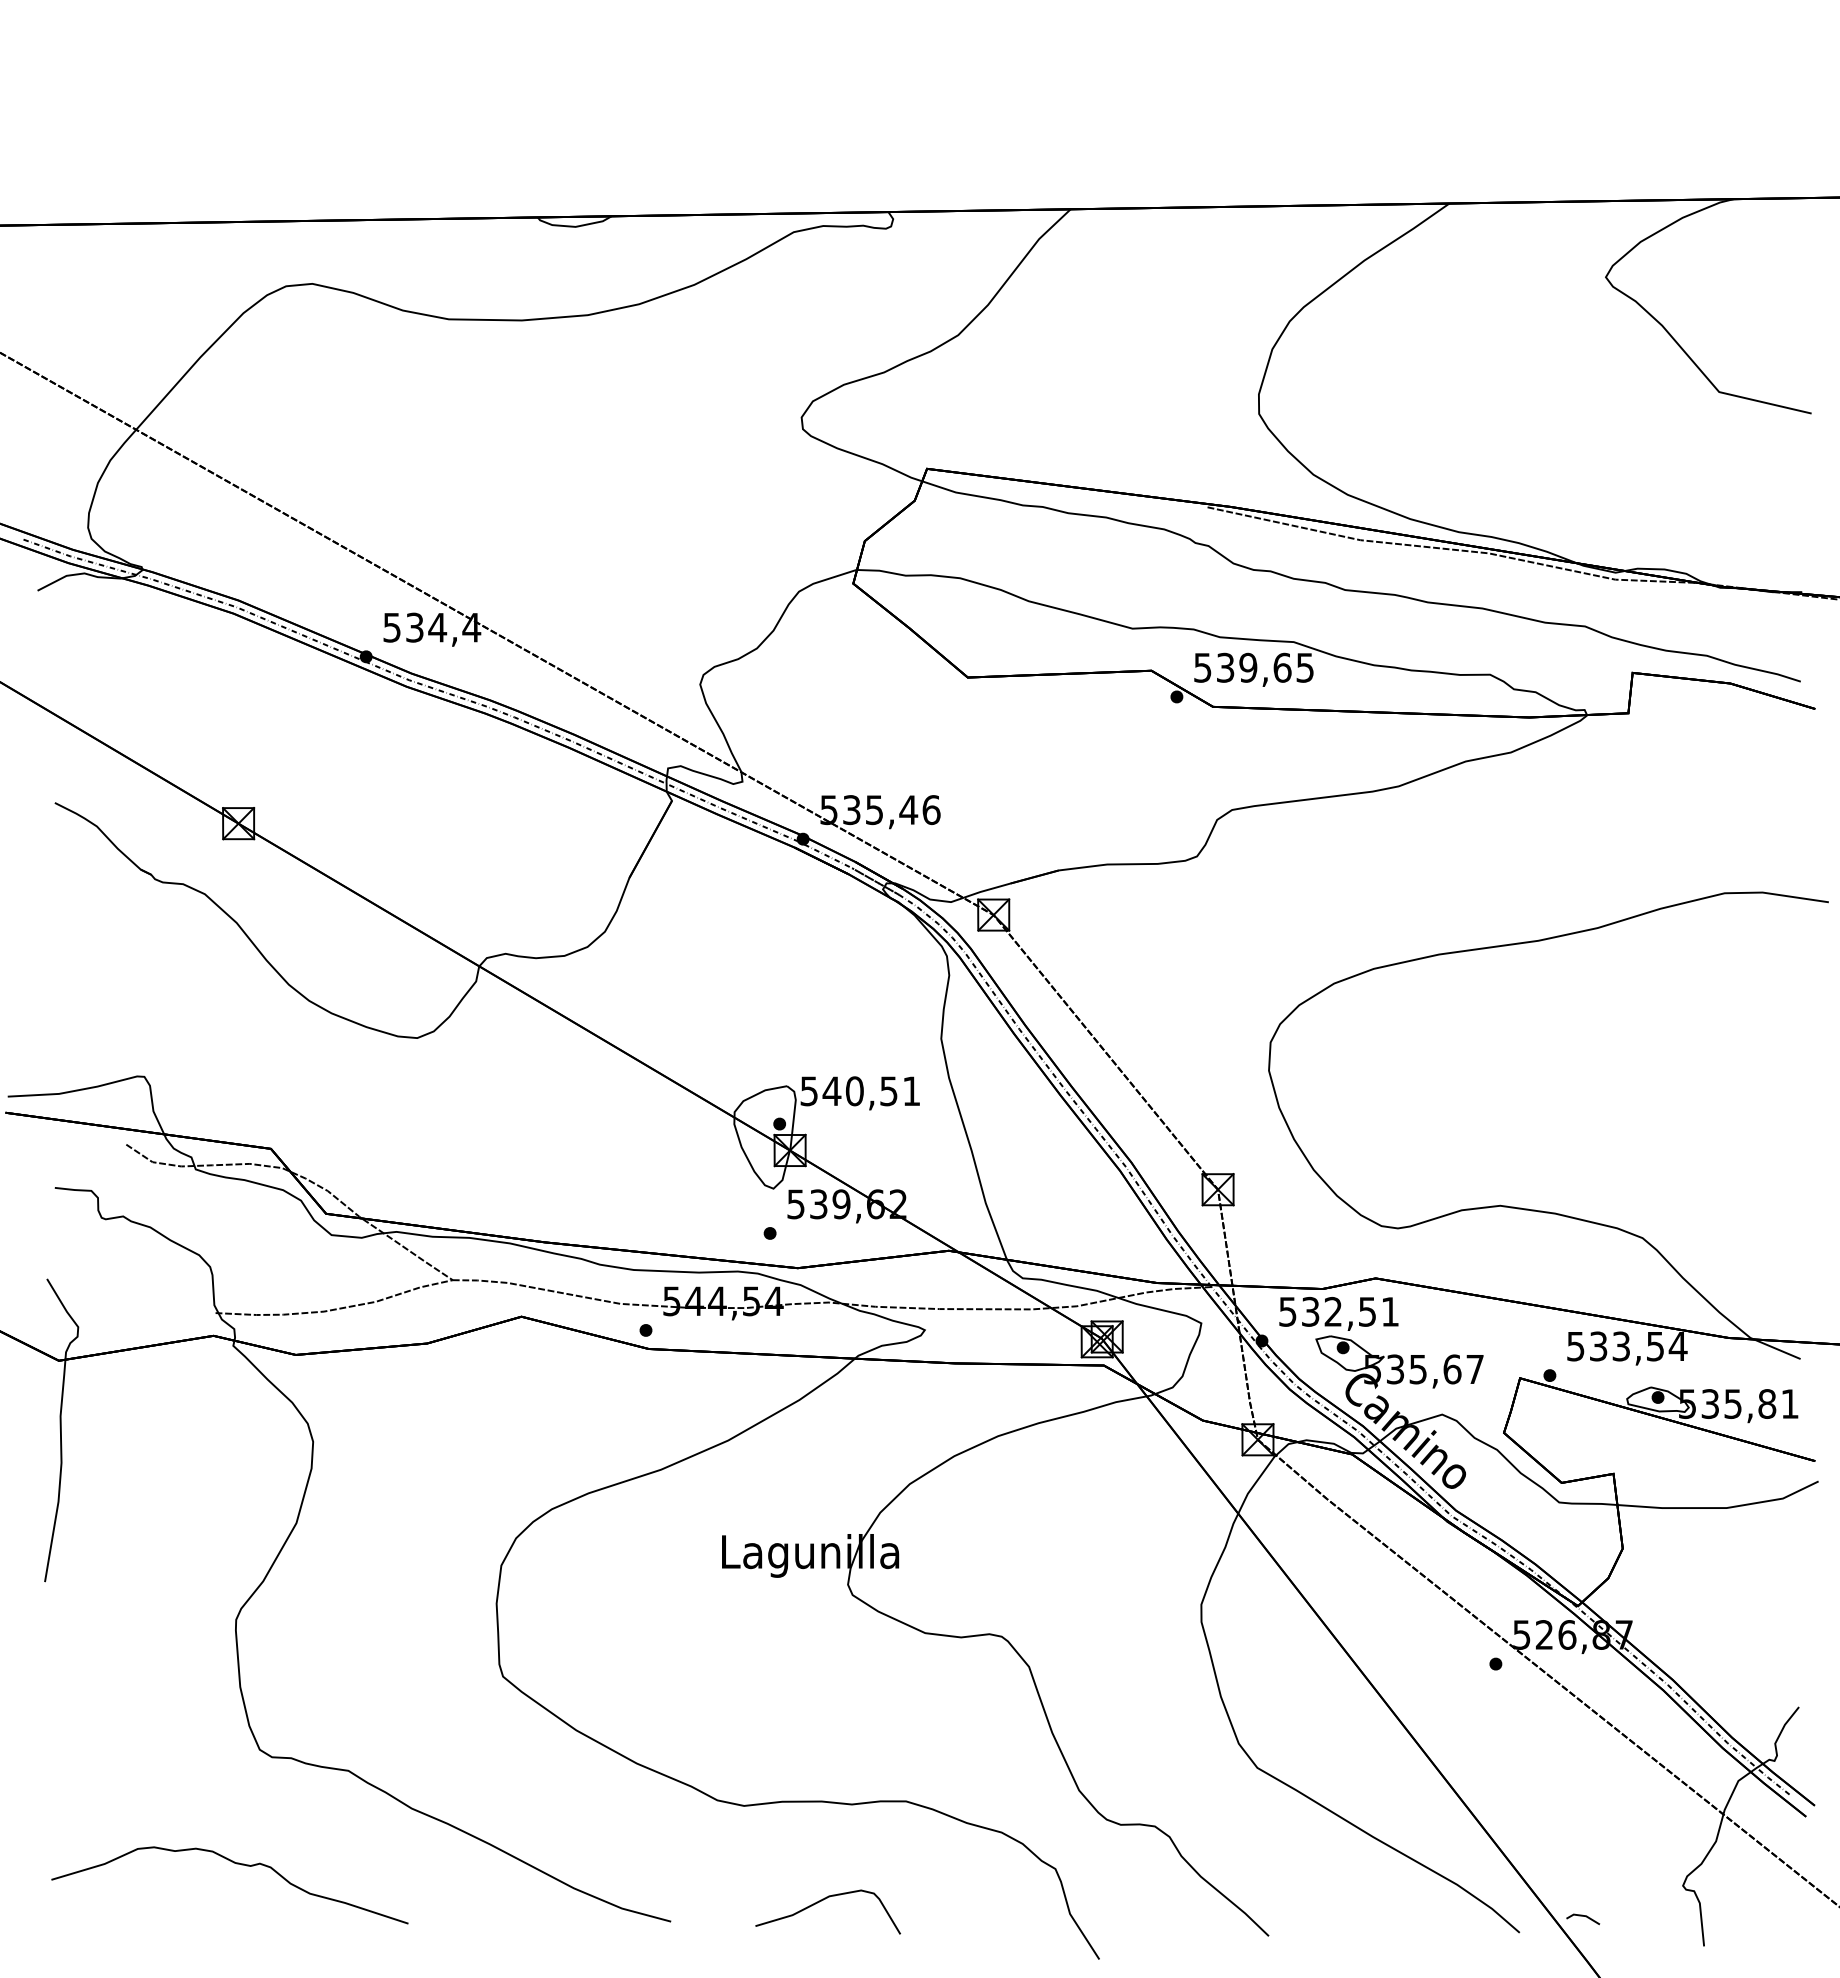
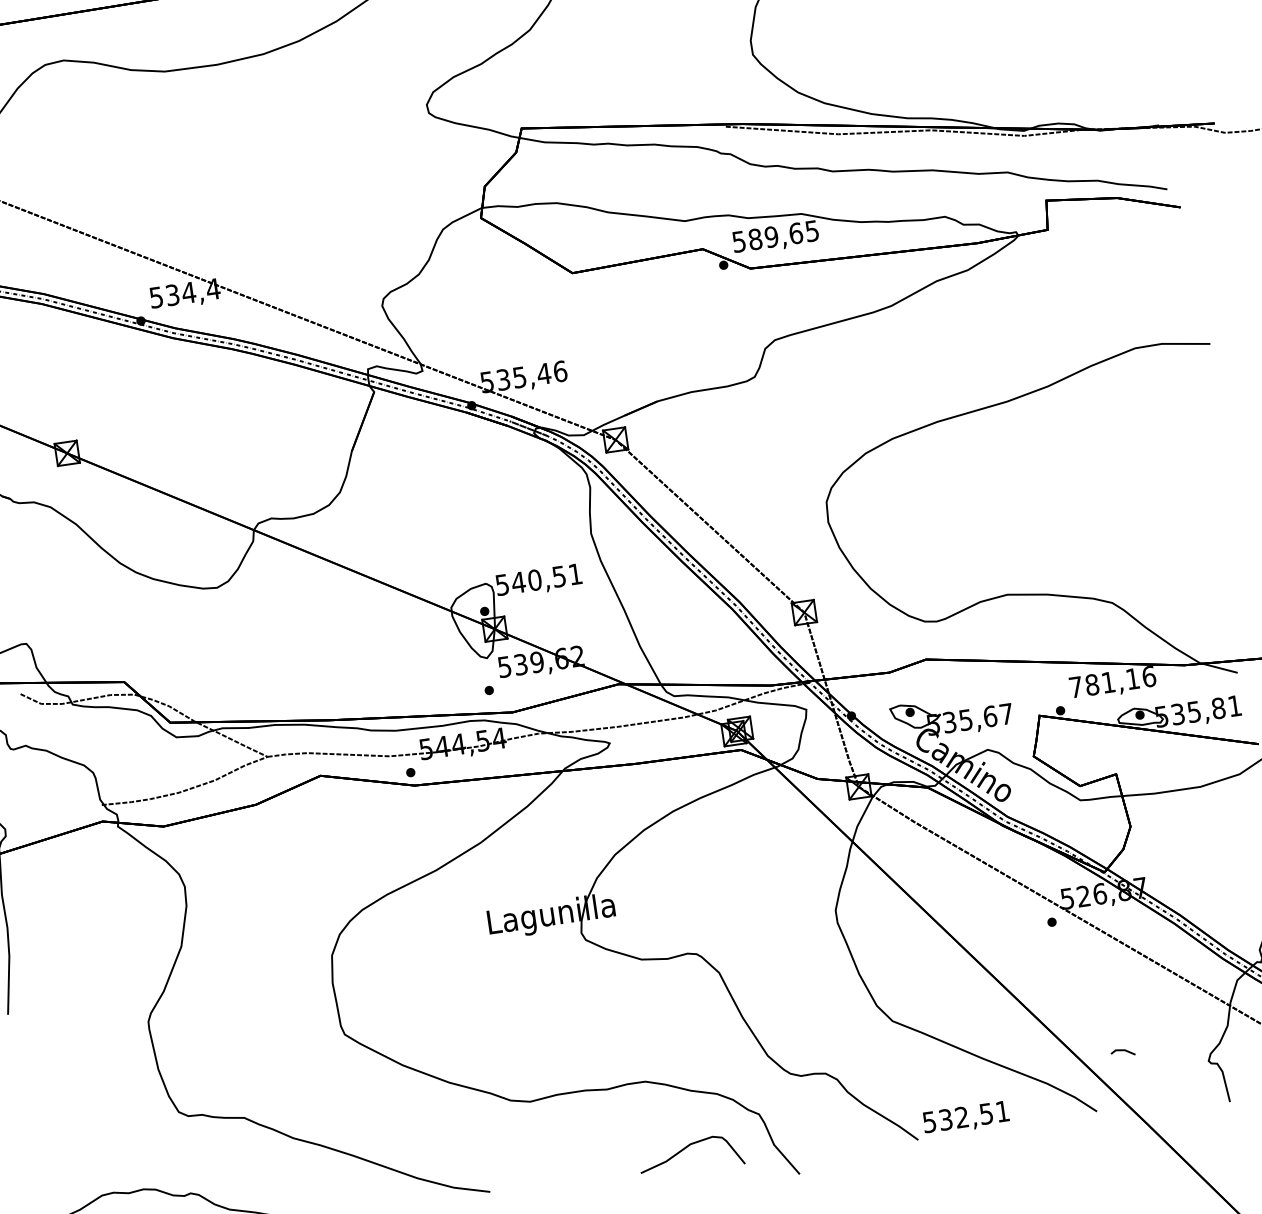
text: (1225, 667) -> (755, 239), 539,65 -> 589,65
text: (1338, 1313) -> (965, 1118), moved
text: (1627, 1346) -> (1112, 681), 533,54 -> 781,16
curve: (821, 1901) -> (685, 1148), moved
line: (1585, 1917) -> (1124, 1051), moved

